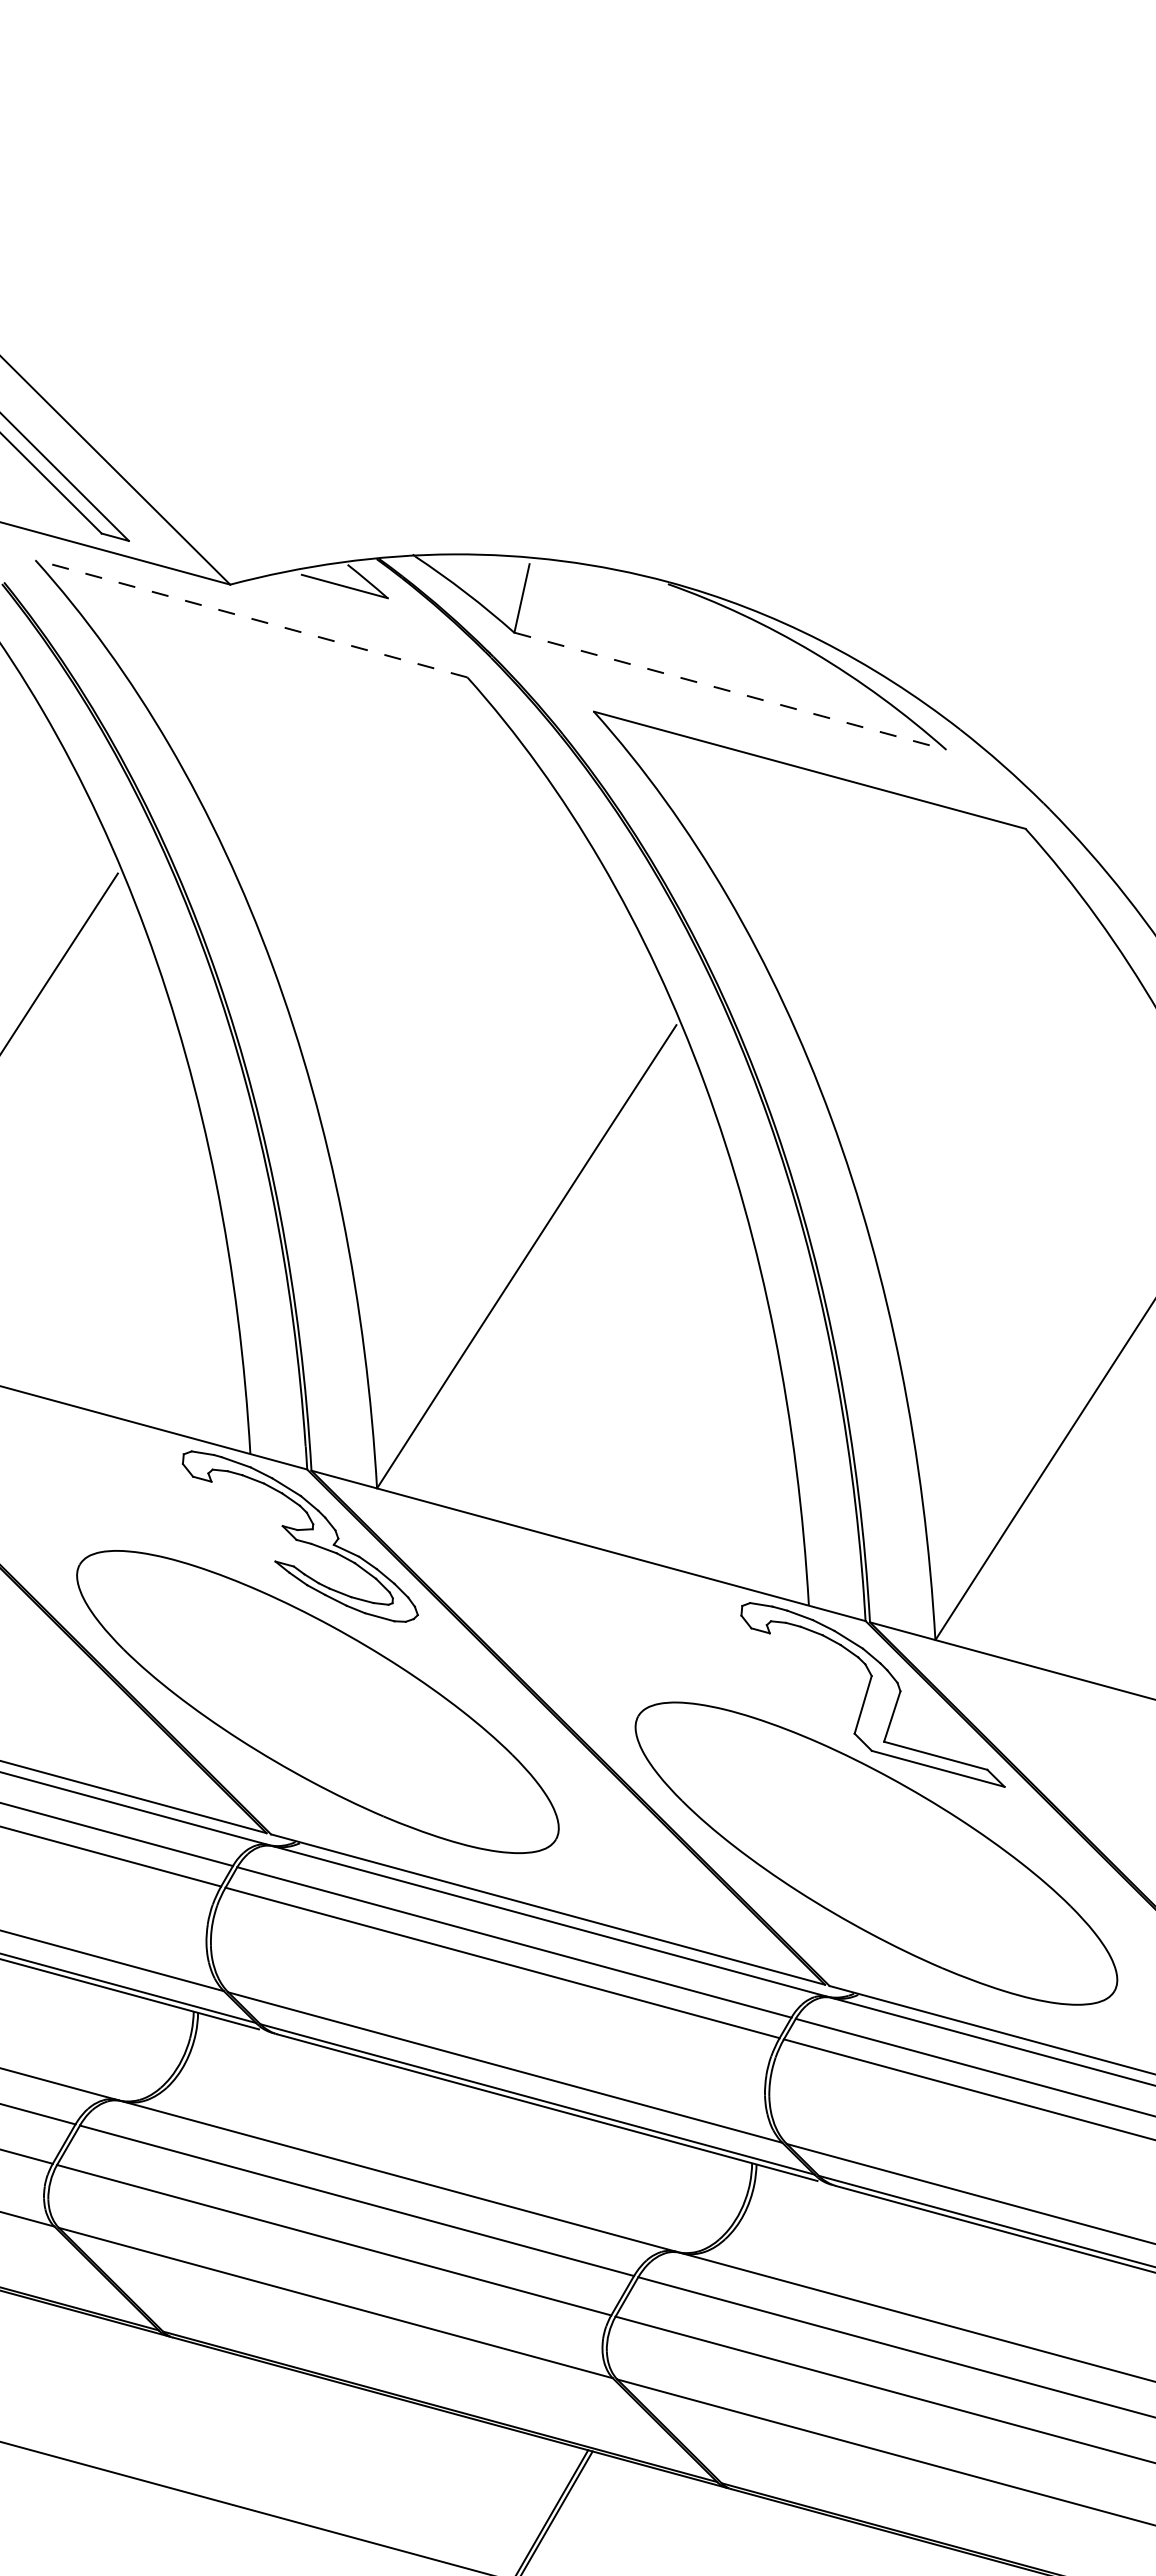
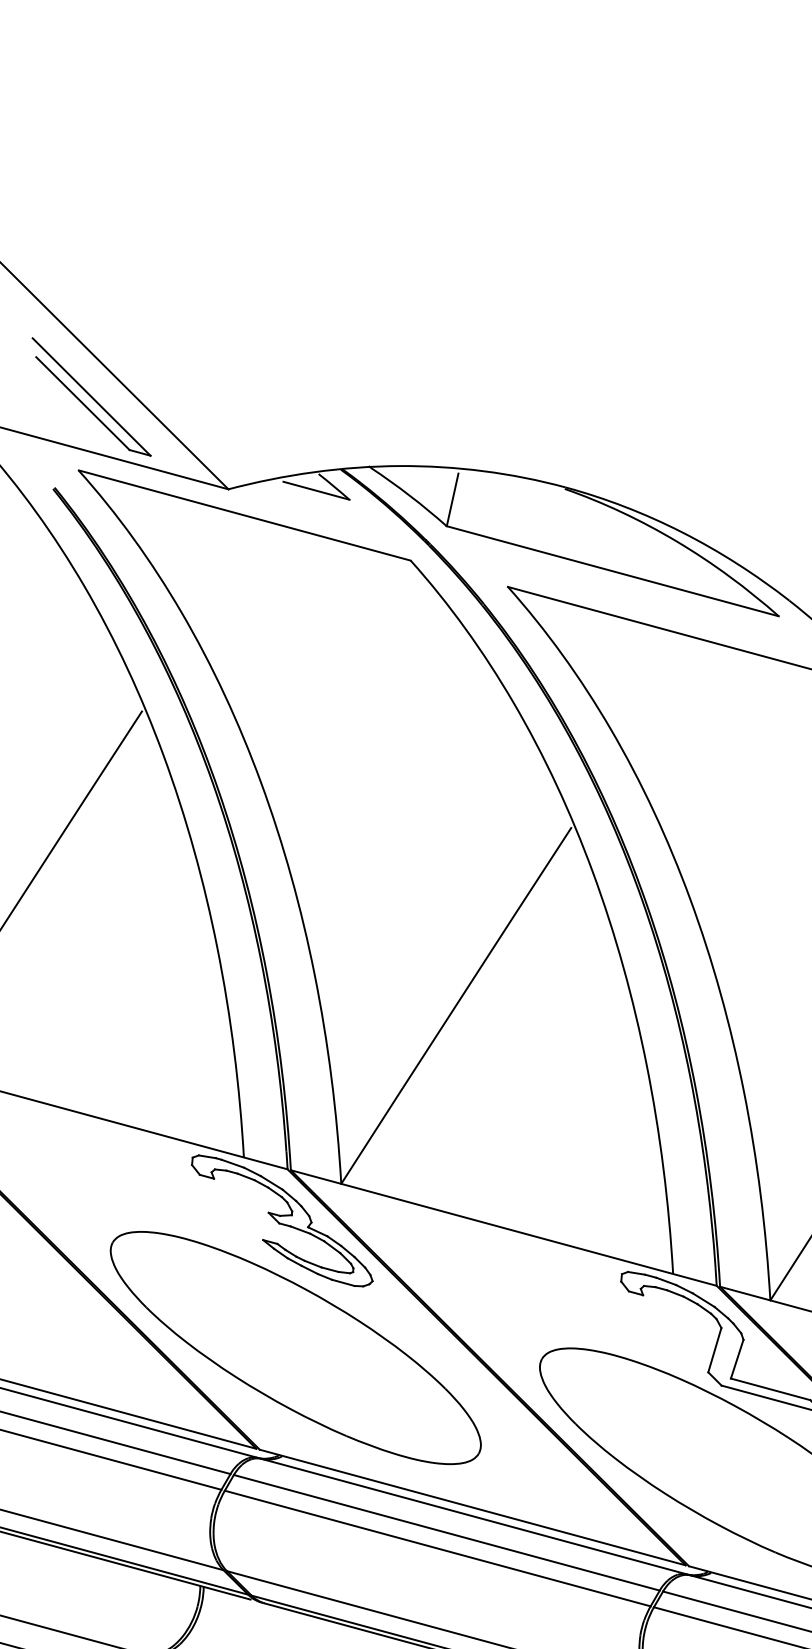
line: (251, 618) -> (244, 515), dashed -> solid
line: (730, 691) -> (612, 571), dashed -> solid

